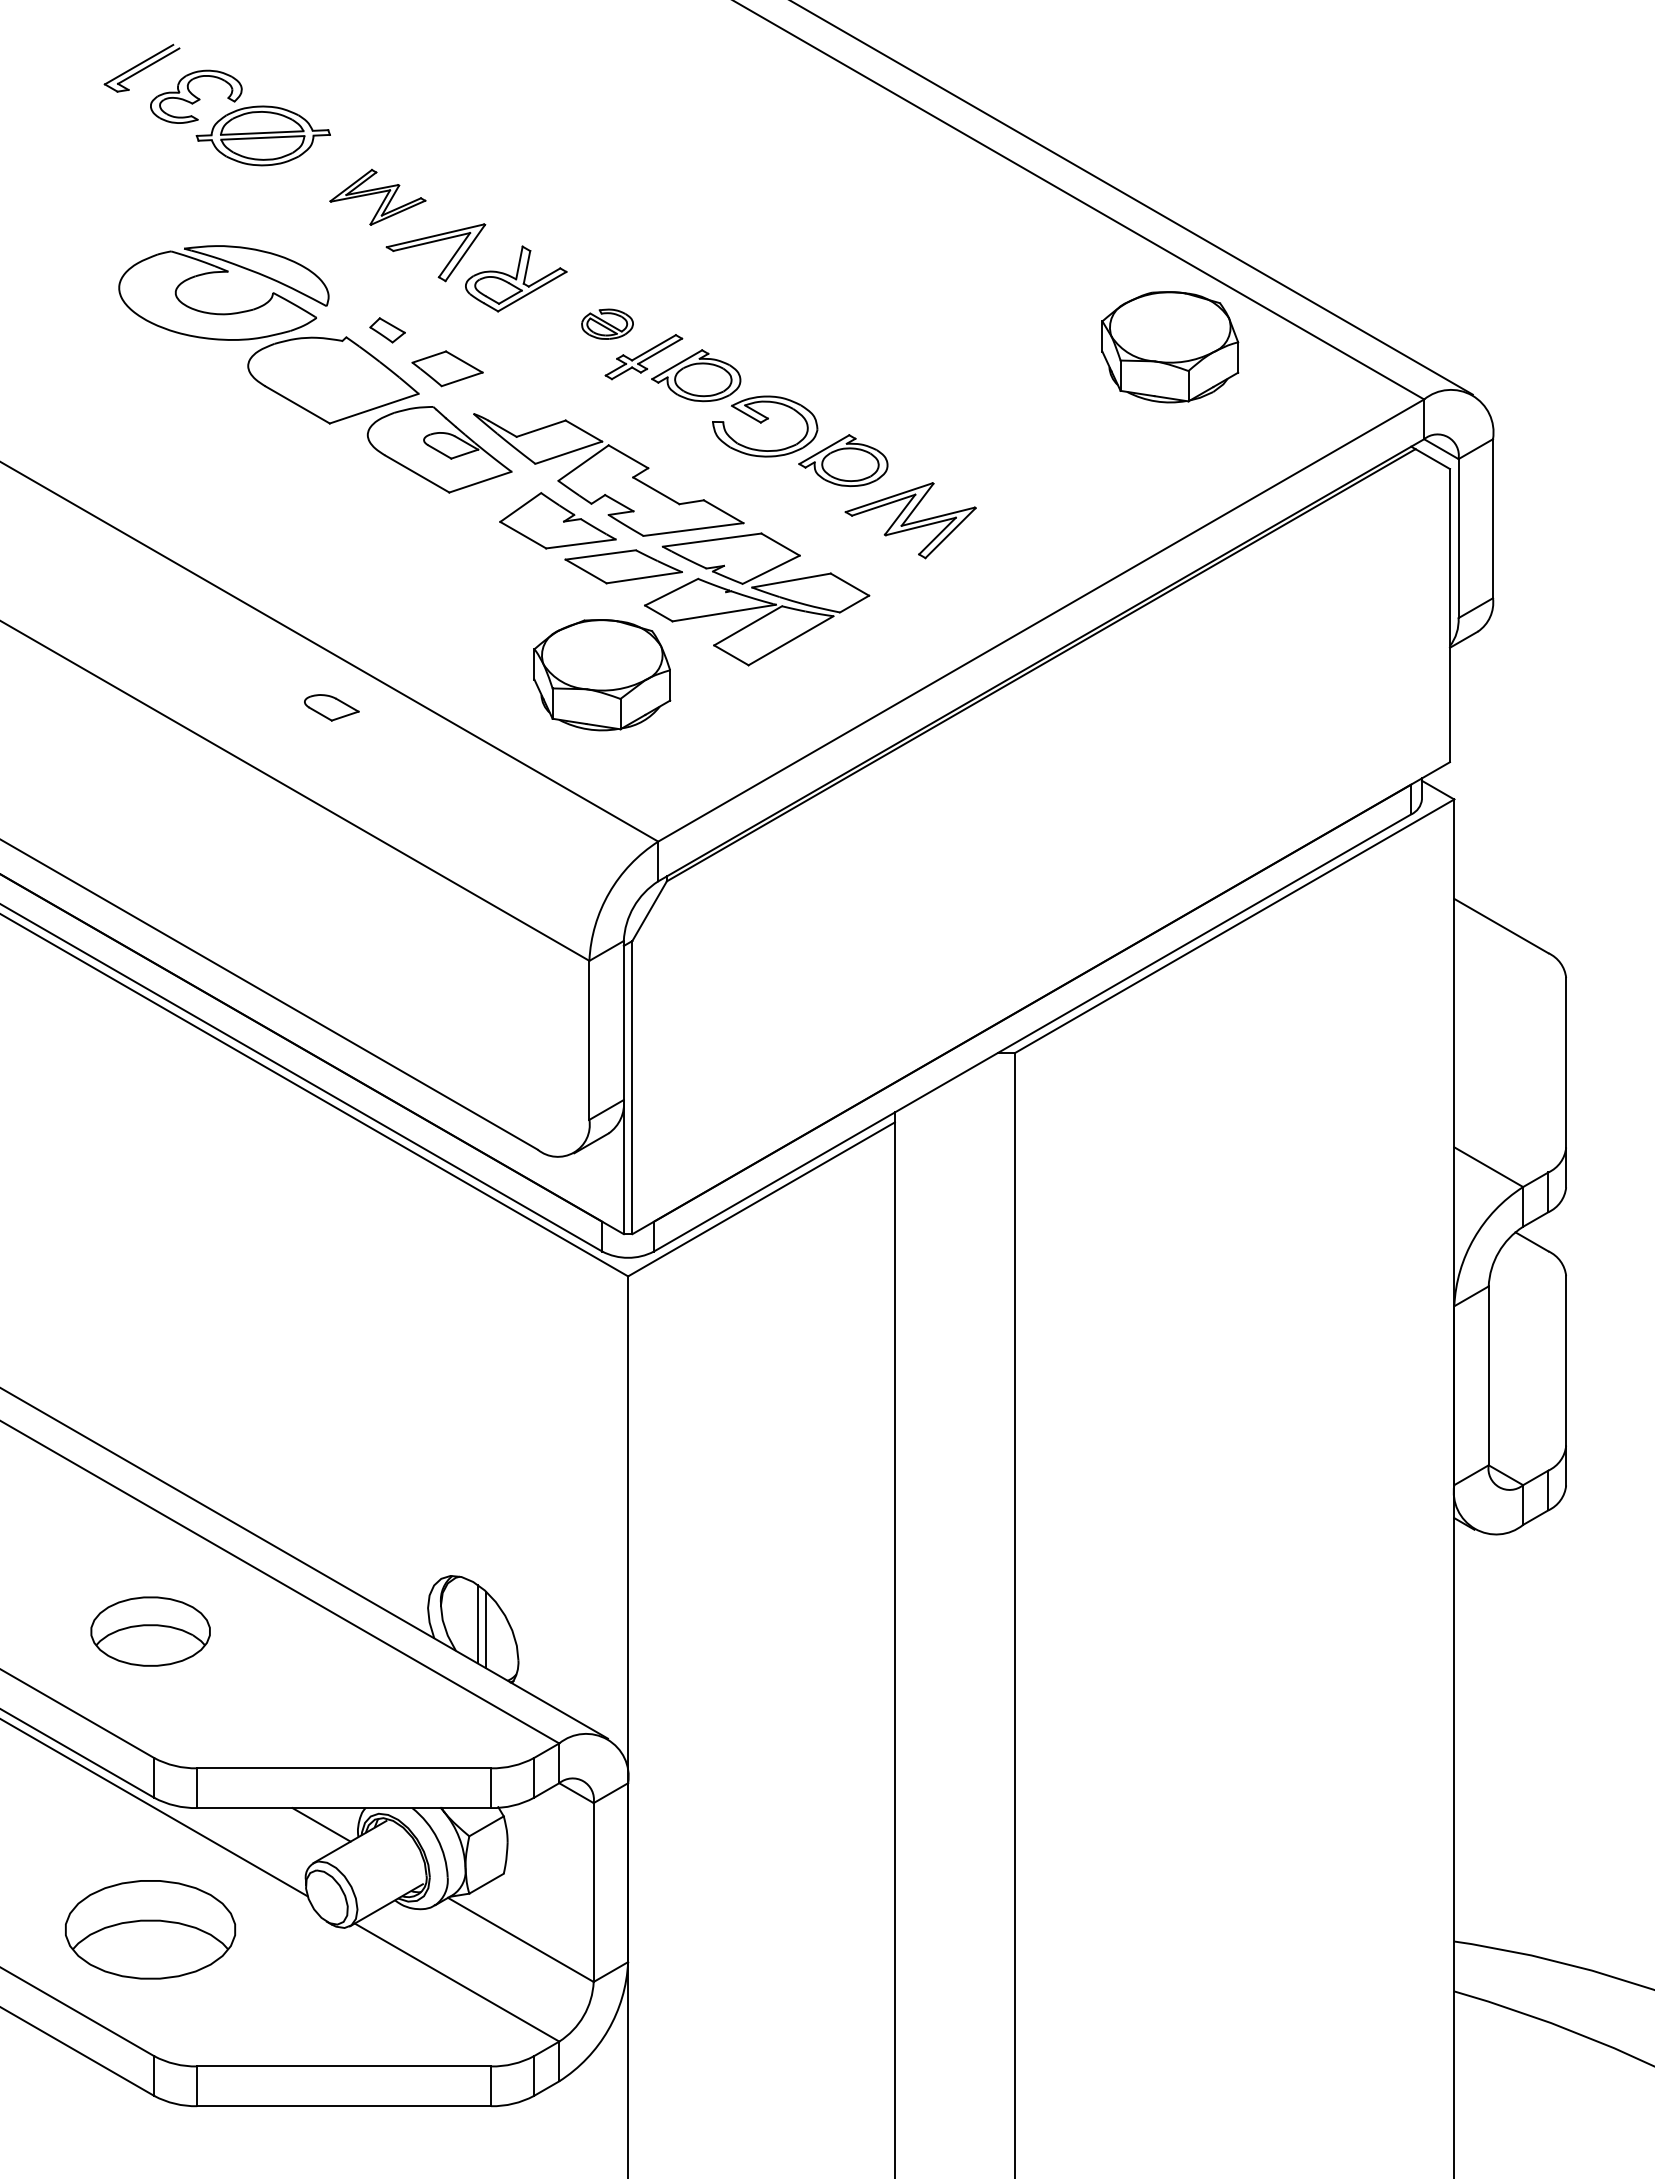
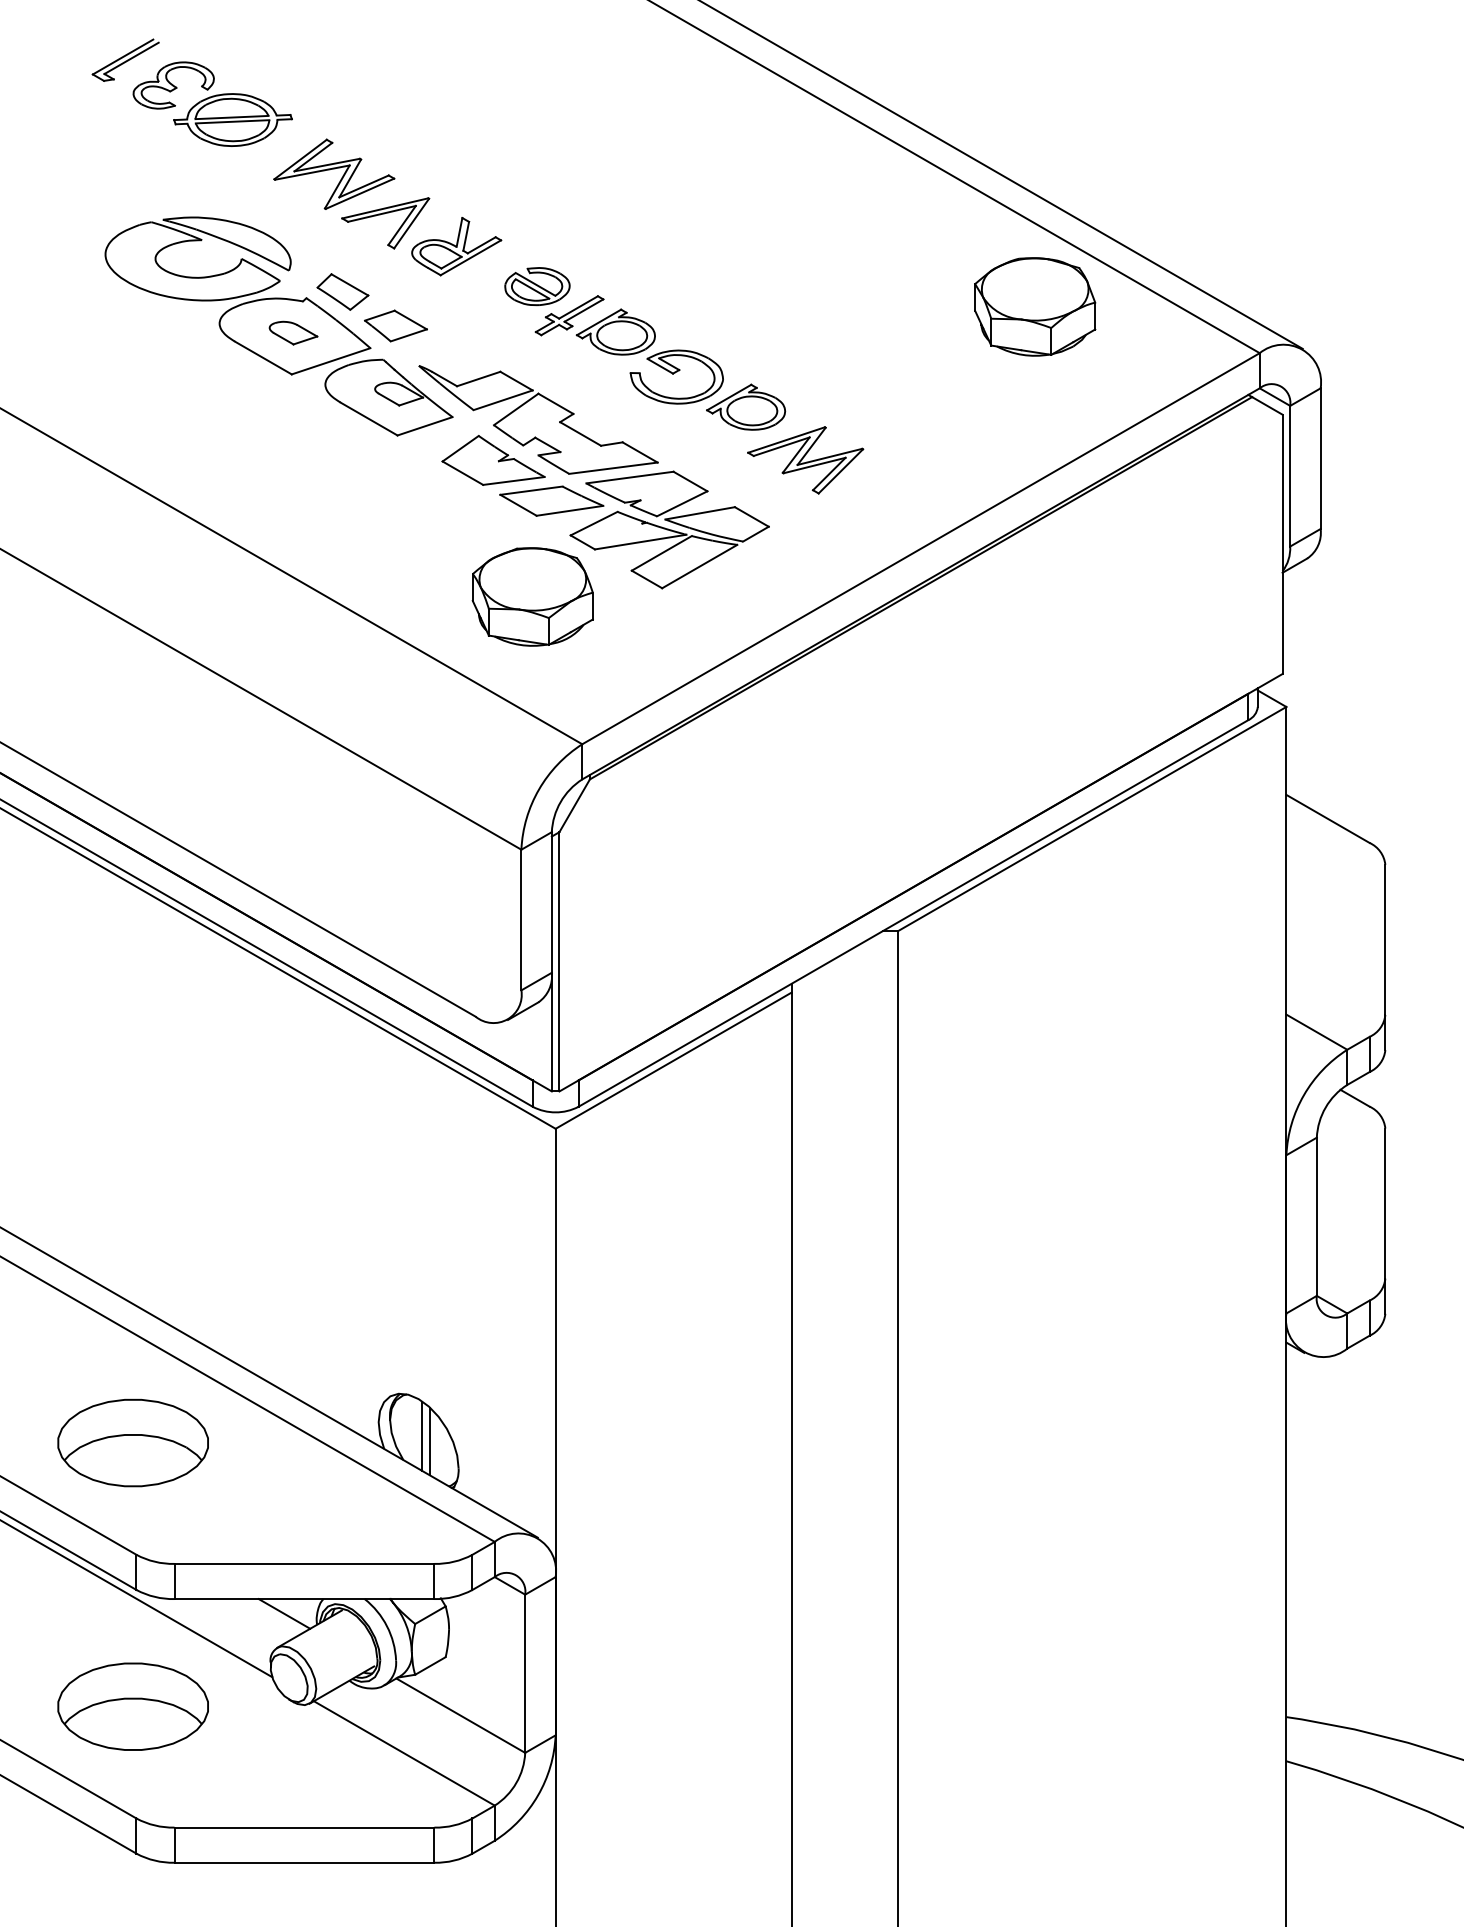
part: (377, 197) -> (333, 174), size x1.43
part: (607, 324) -> (537, 286), size x1.43
part: (387, 330) -> (342, 292), size x1.67
part: (331, 707) -> (293, 332), moved
part: (150, 1631) -> (133, 1442), size x1.43

